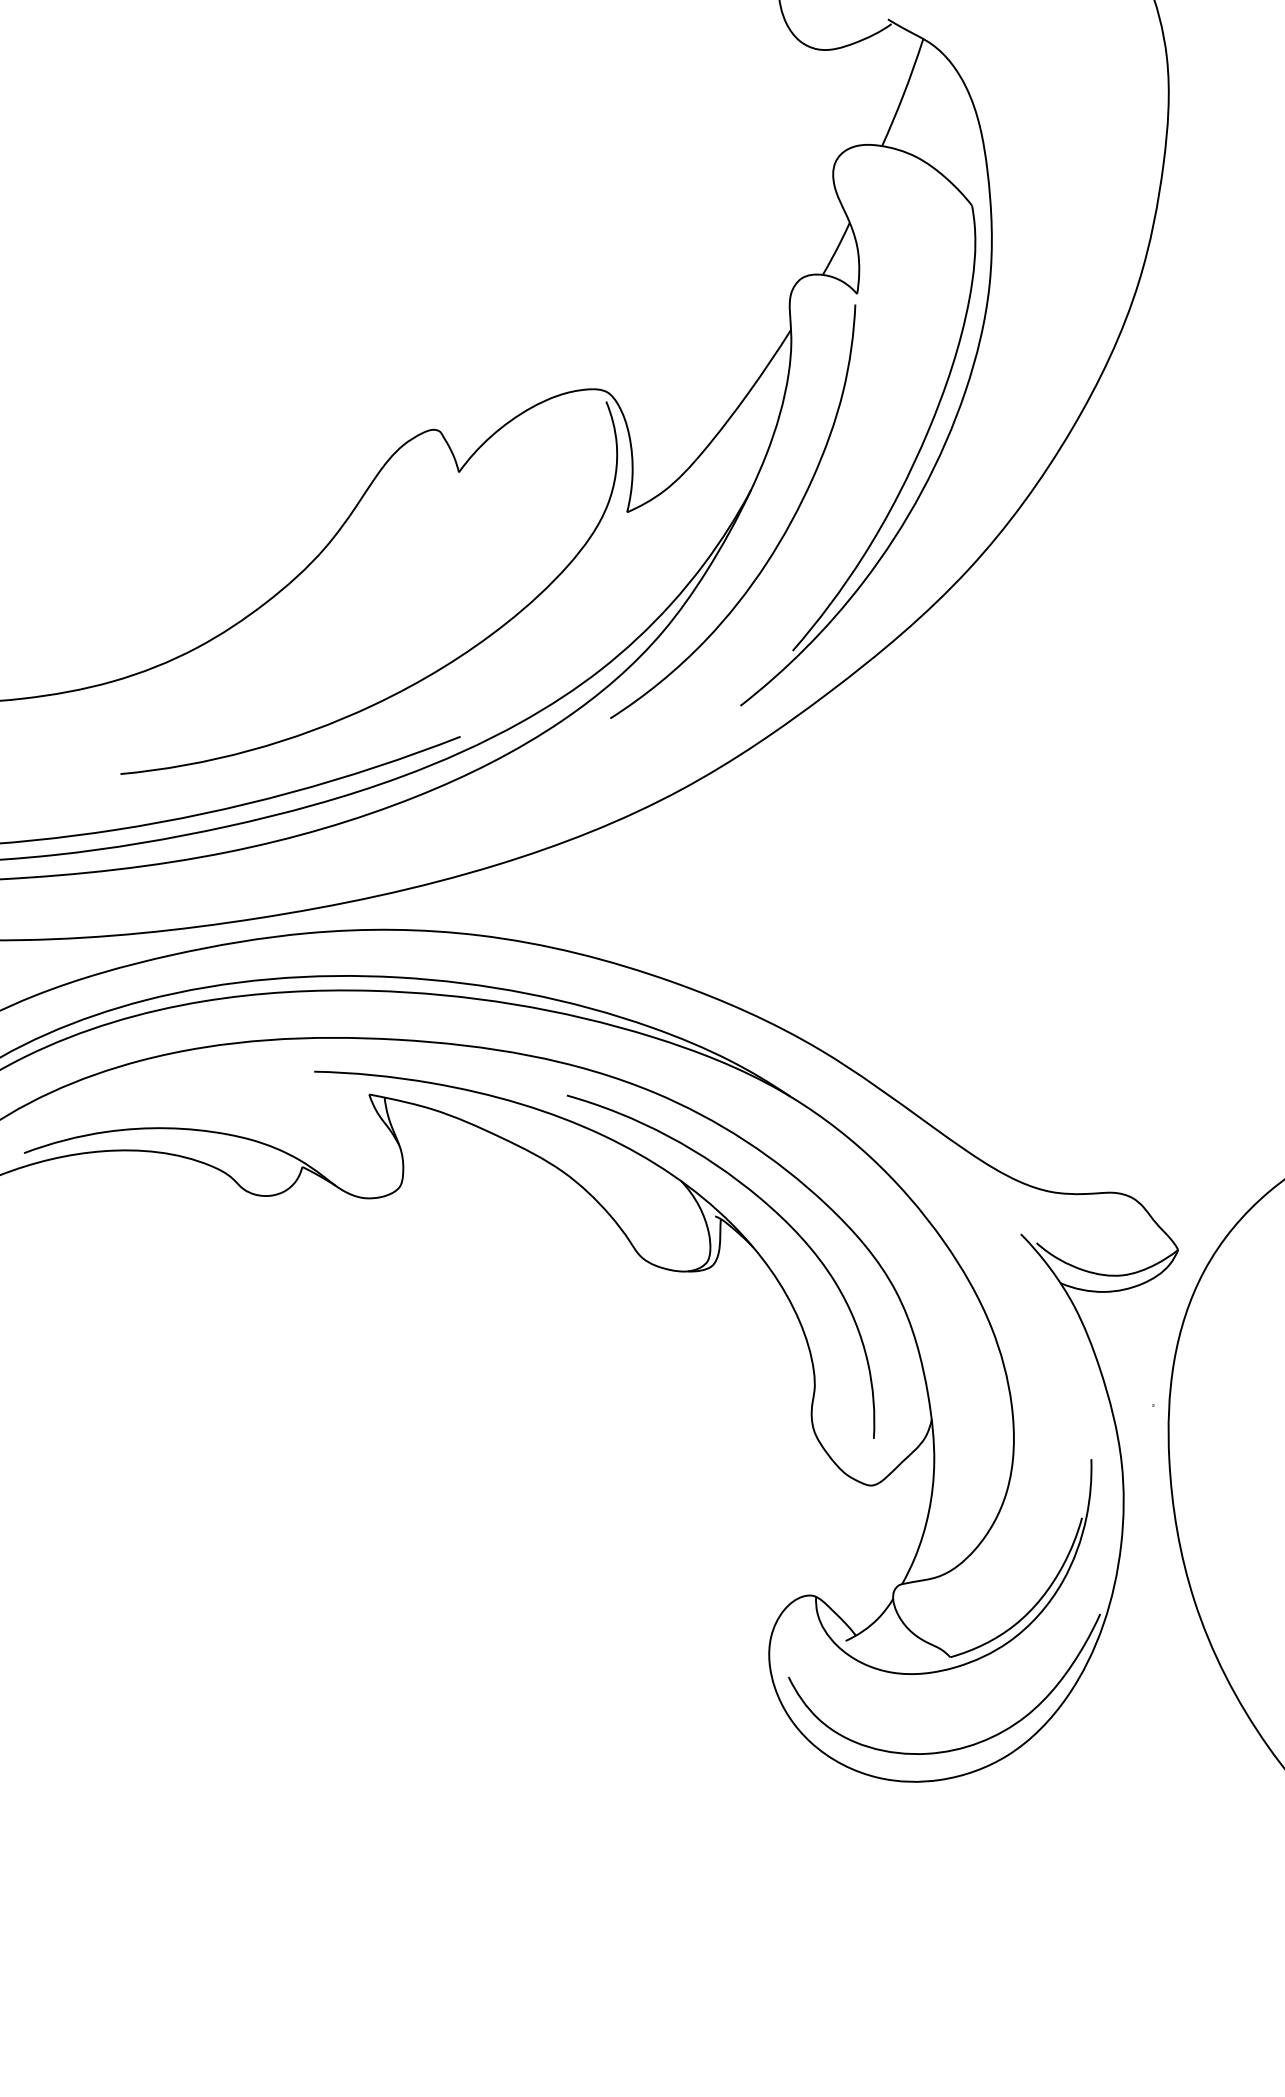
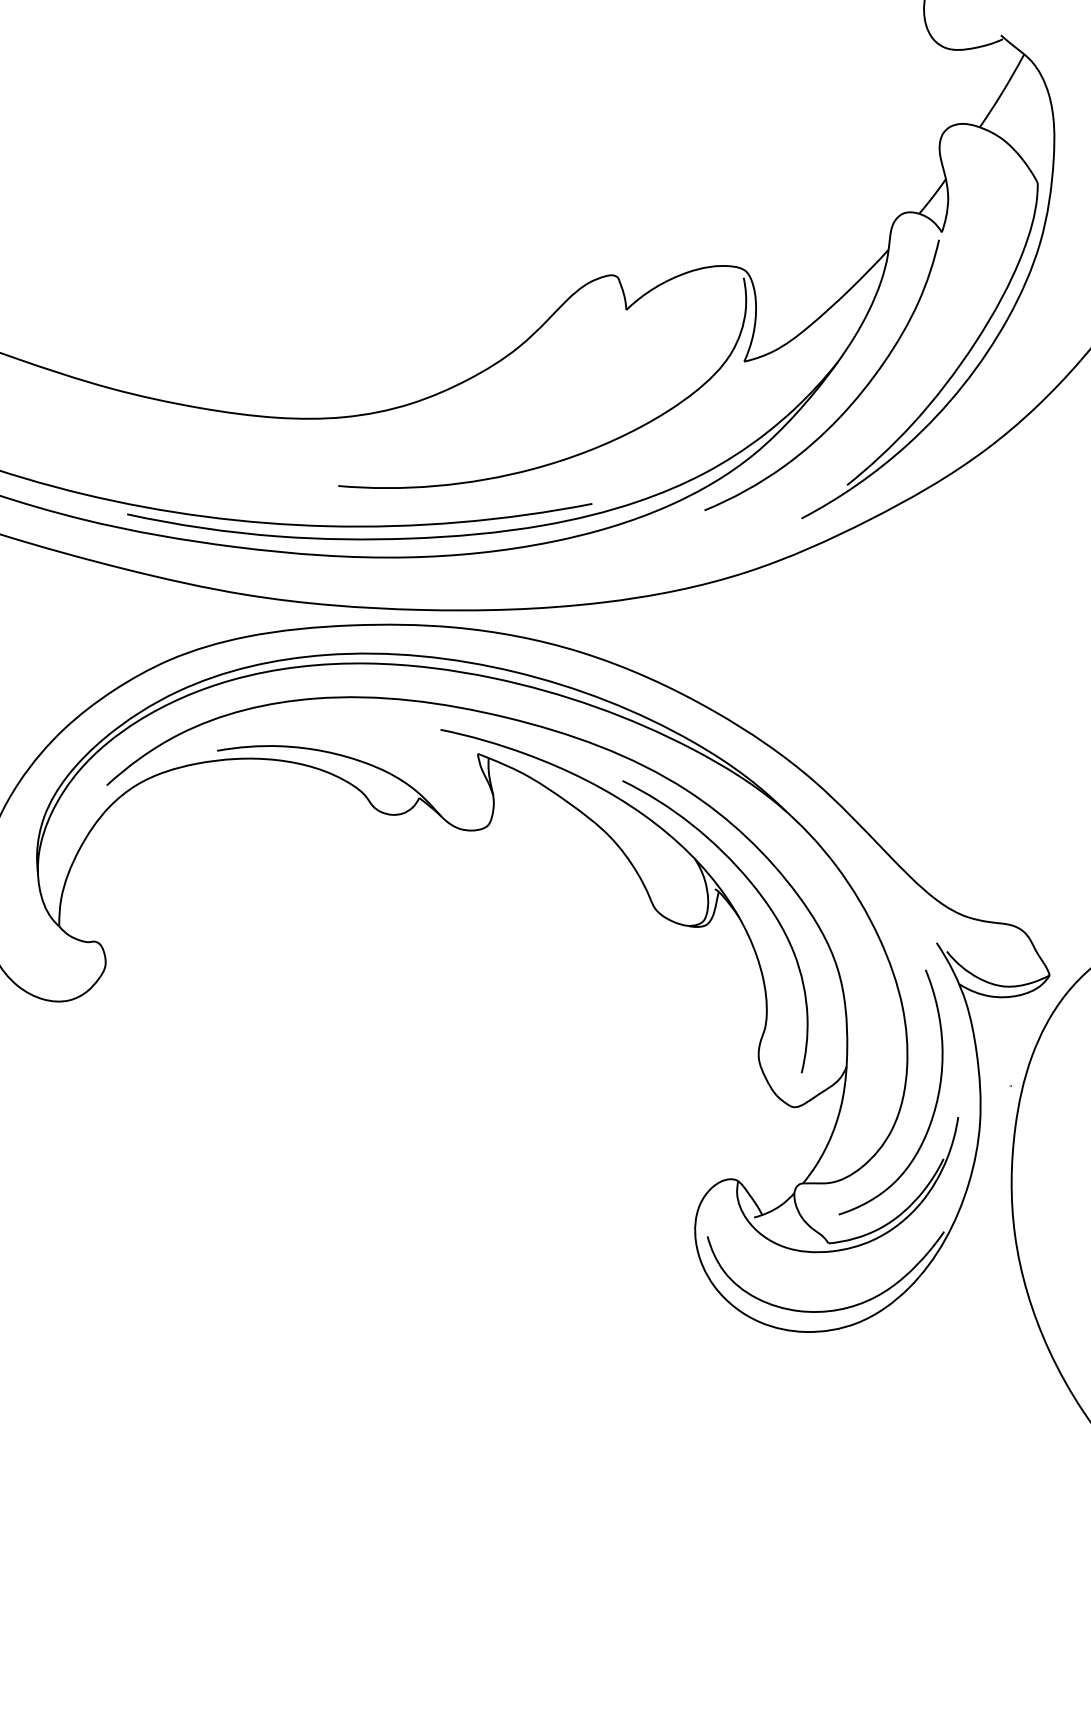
curve: (1057, 1450) -> (934, 1106), added

